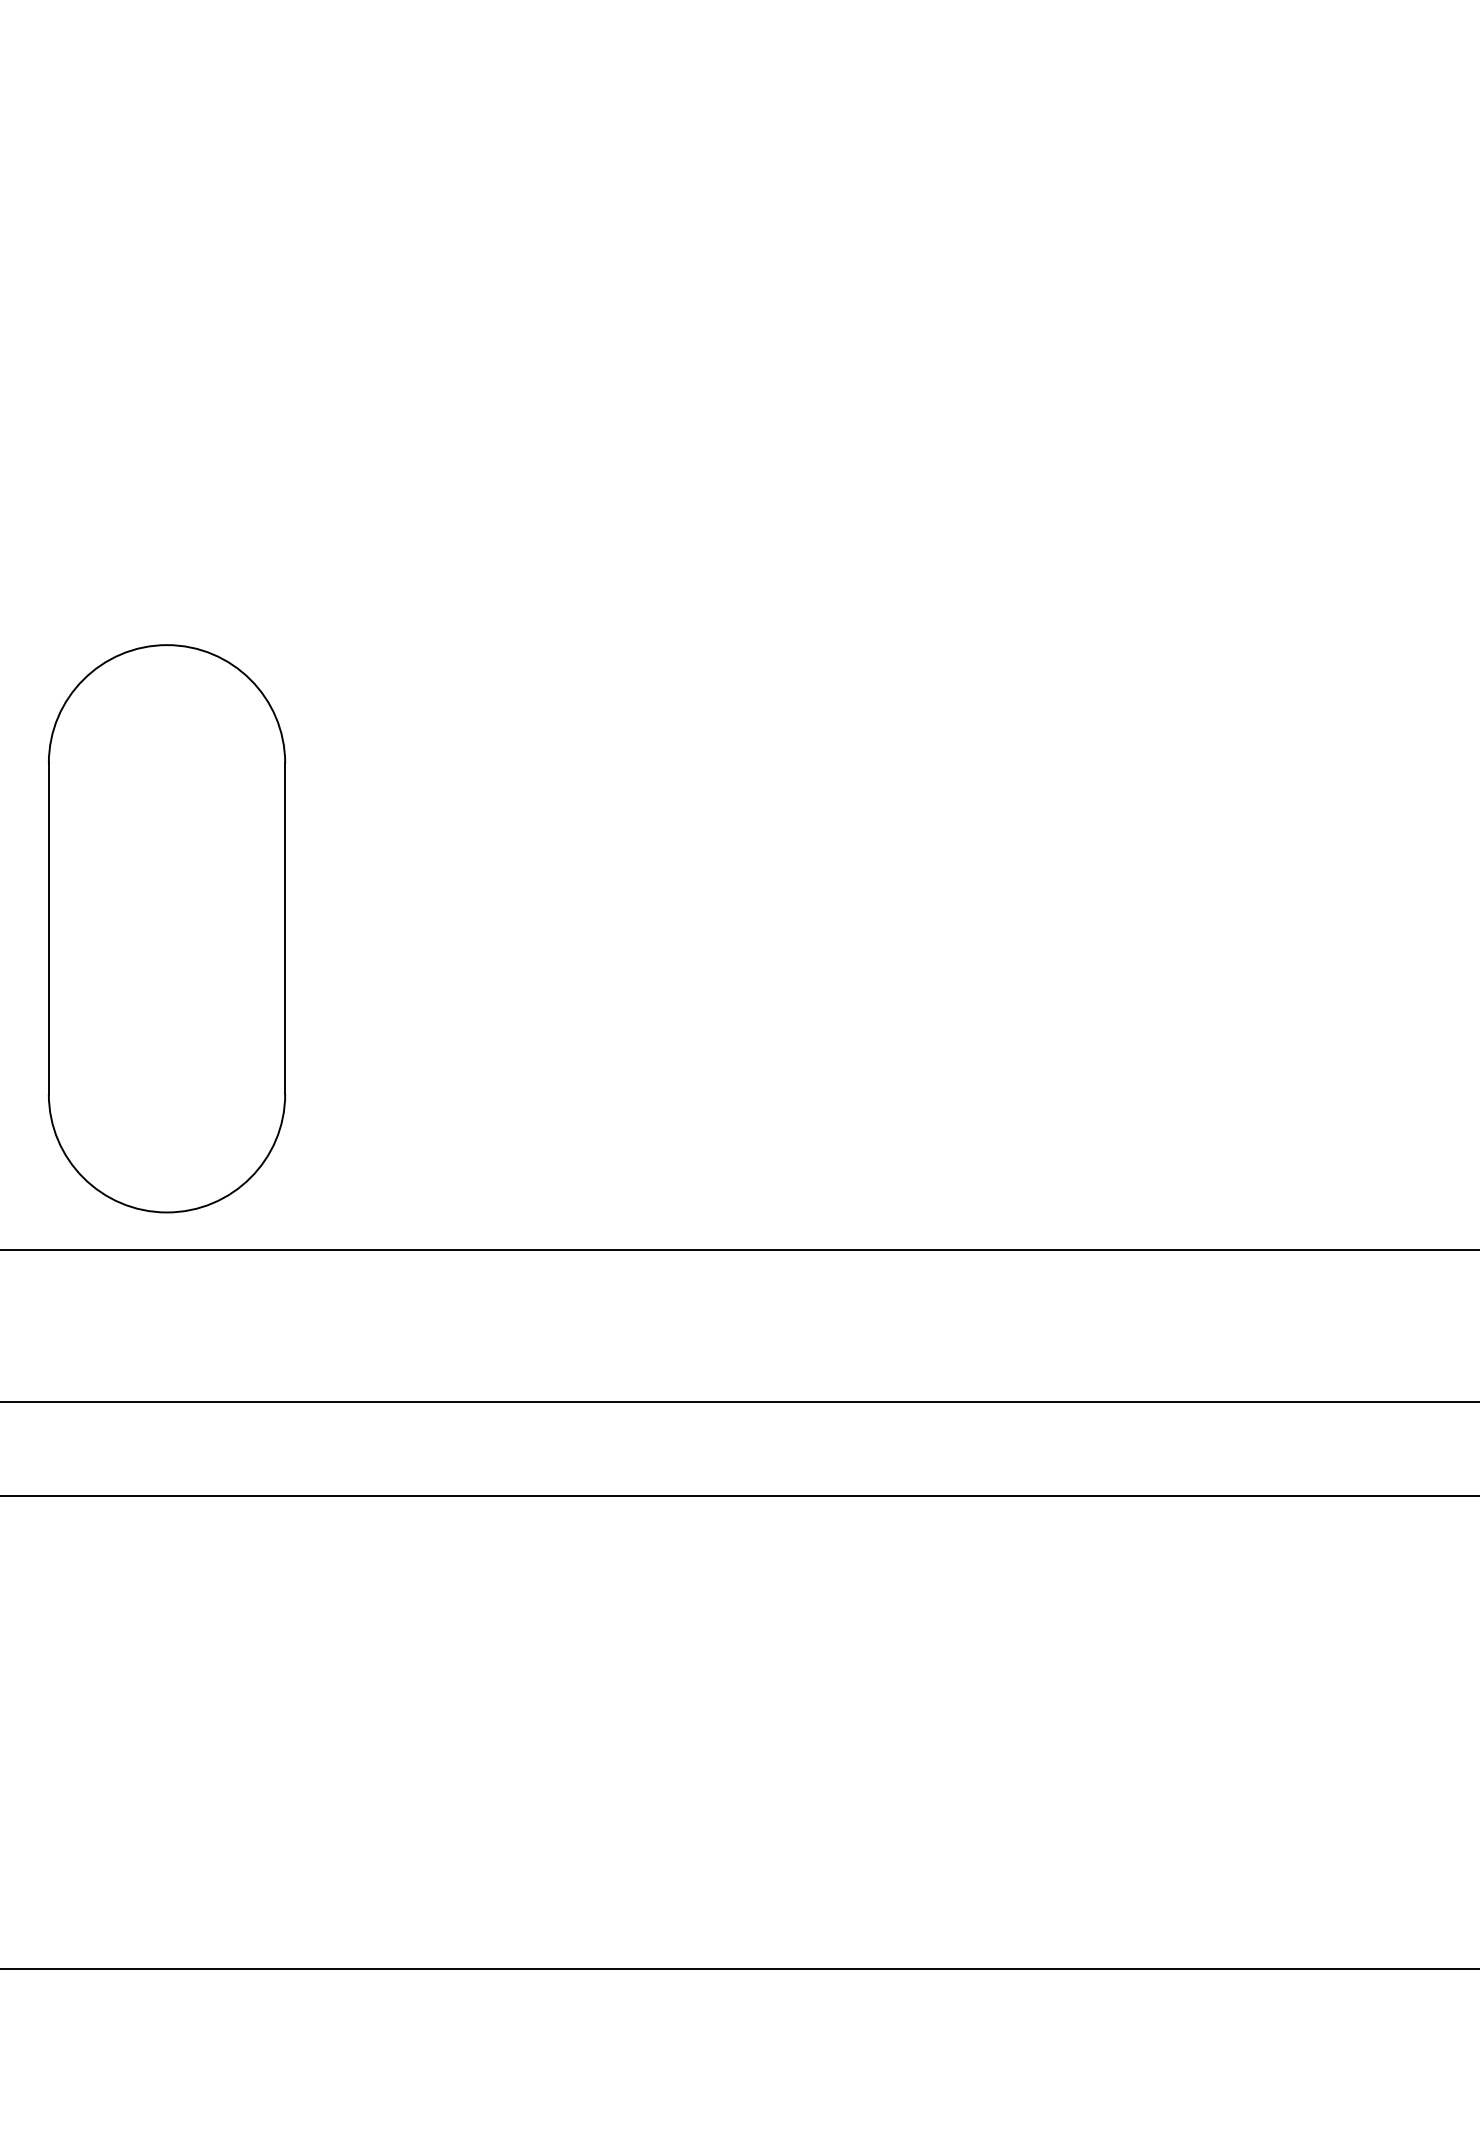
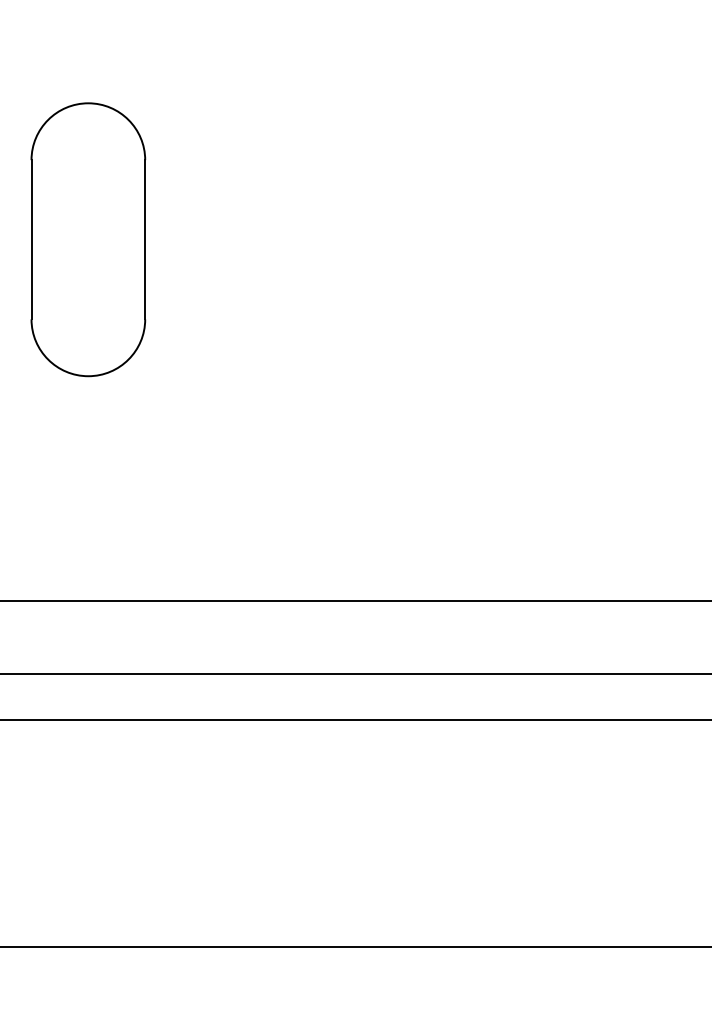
part: (167, 928) -> (88, 239), moved

